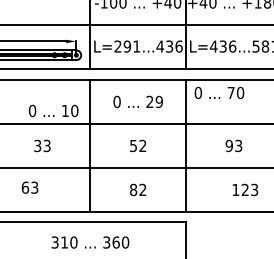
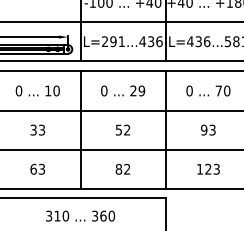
text: (219, 92) -> (208, 90), moved
text: (53, 110) -> (37, 90), moved
text: (29, 186) -> (37, 168), moved
text: (245, 189) -> (208, 168), moved

